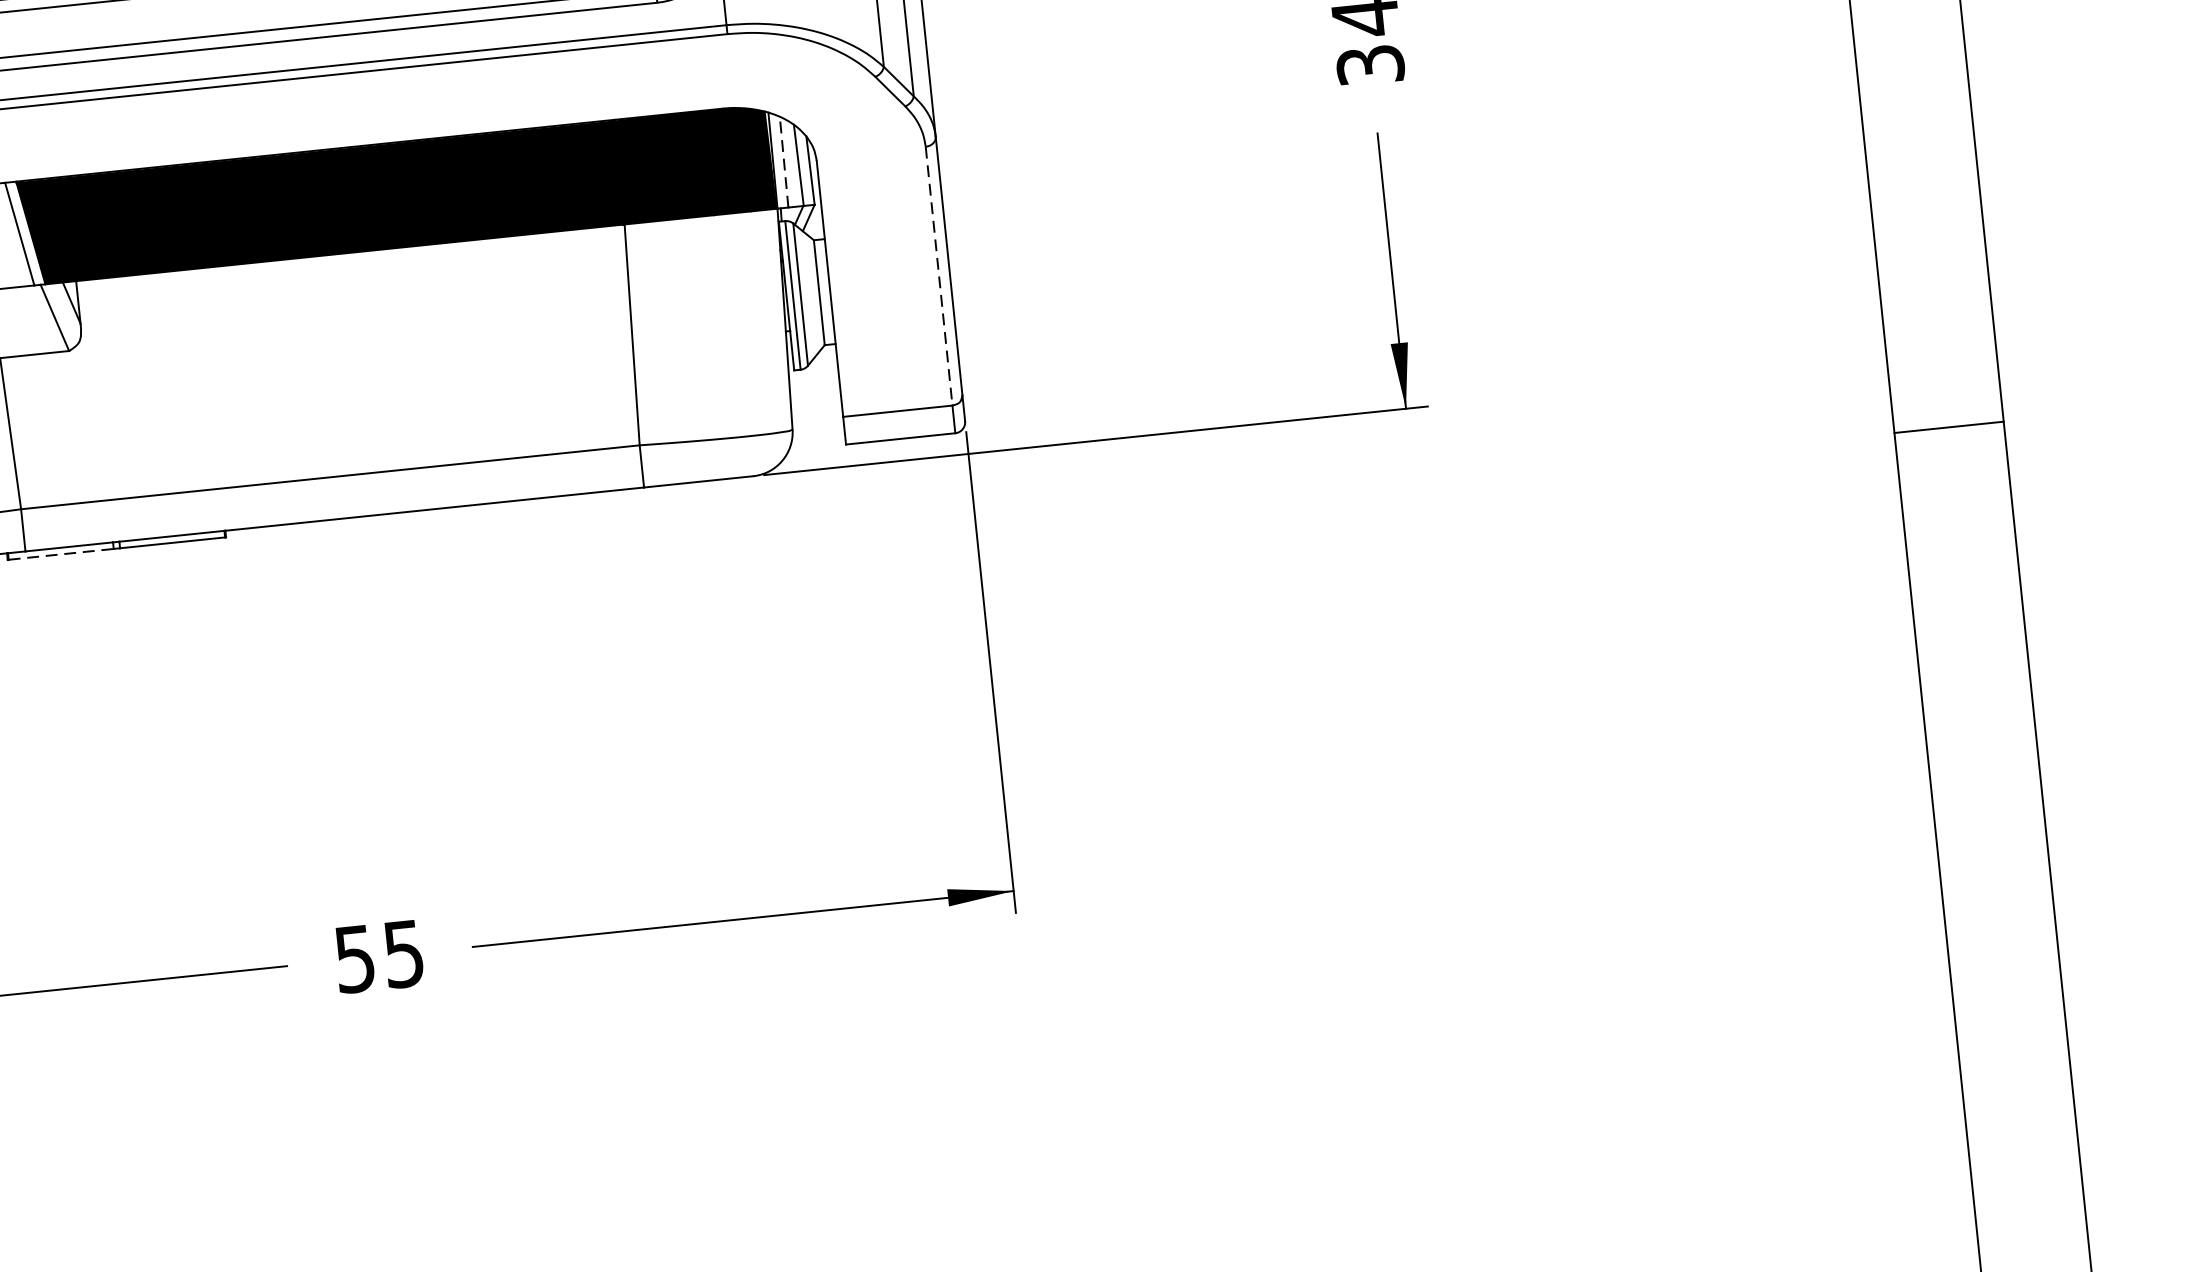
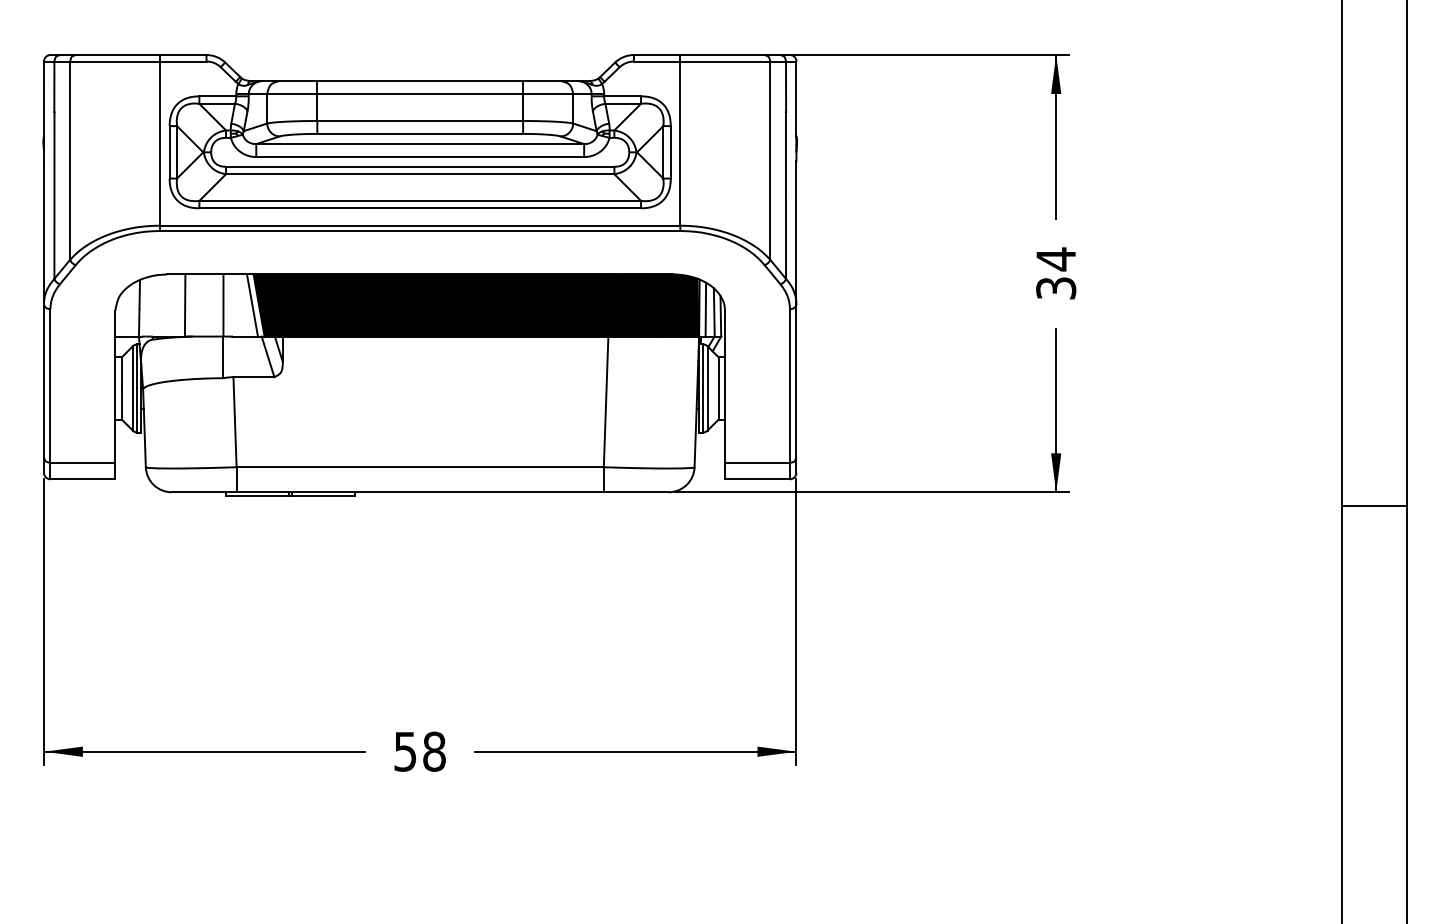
line: (783, 161) -> (705, 309), dashed -> solid
line: (938, 277) -> (789, 386), dashed -> solid
line: (1948, 428) -> (1373, 506), moved
line: (61, 554) -> (257, 496), dashed -> solid
text: (403, 953) -> (434, 751), 55 -> 58

